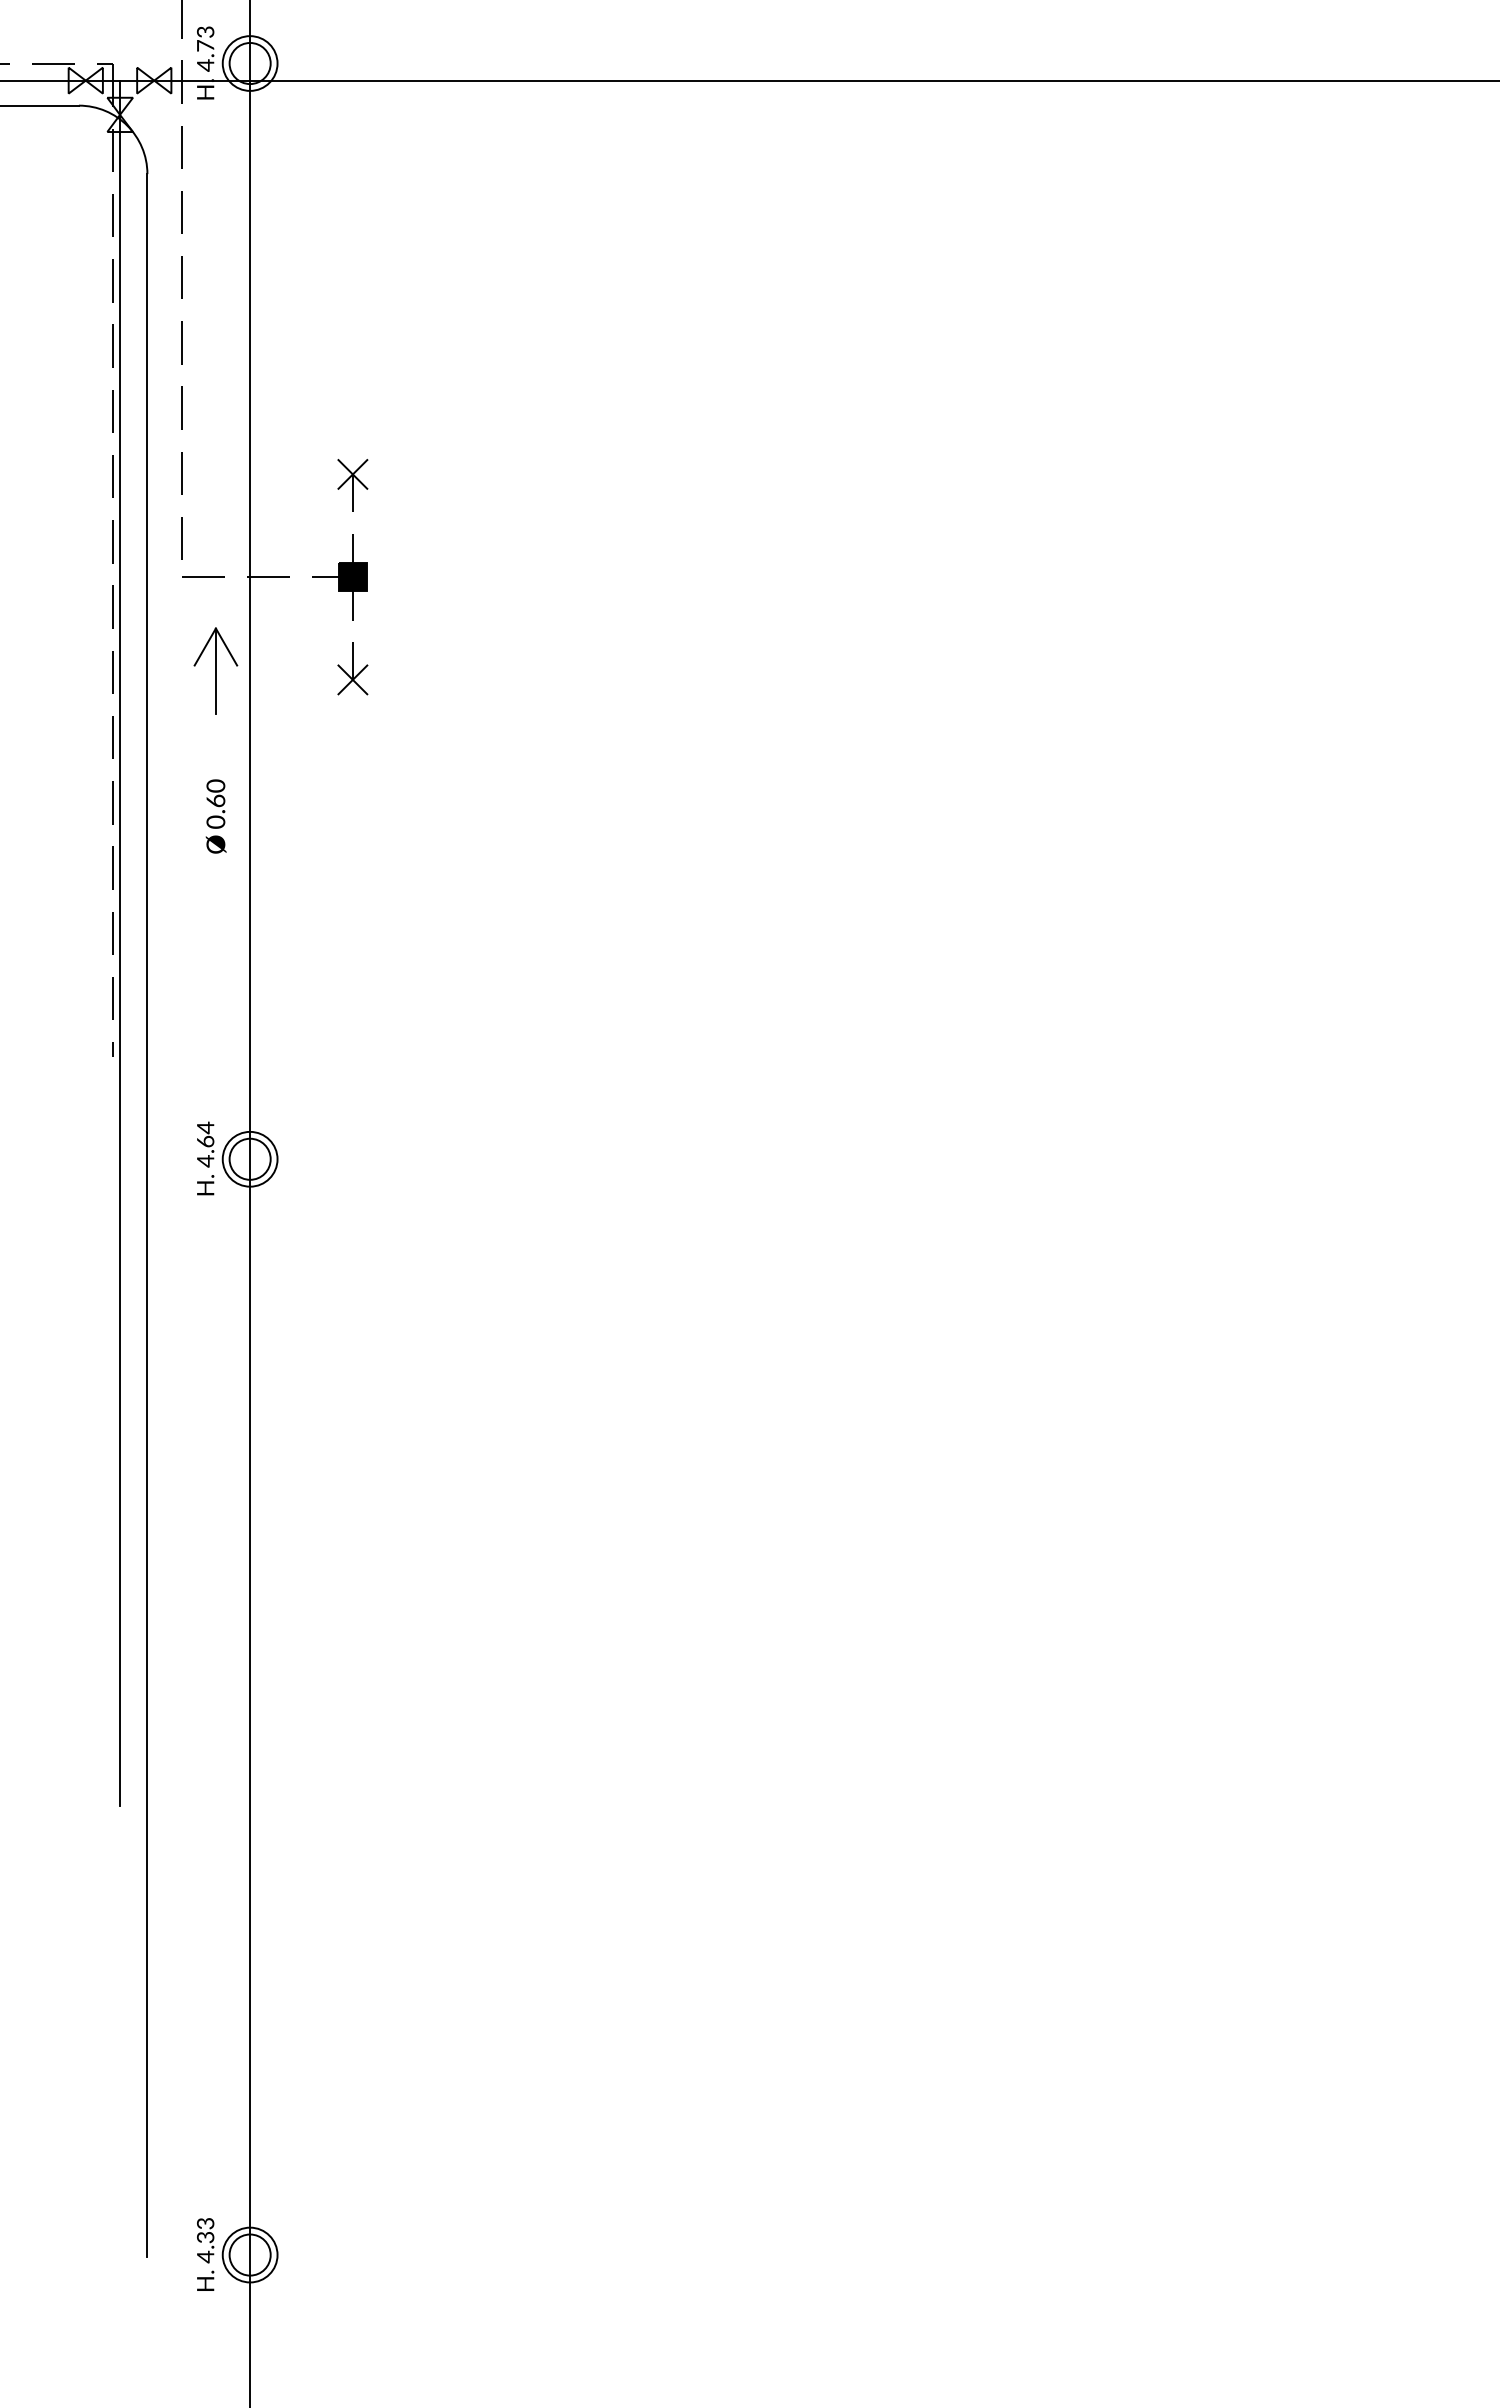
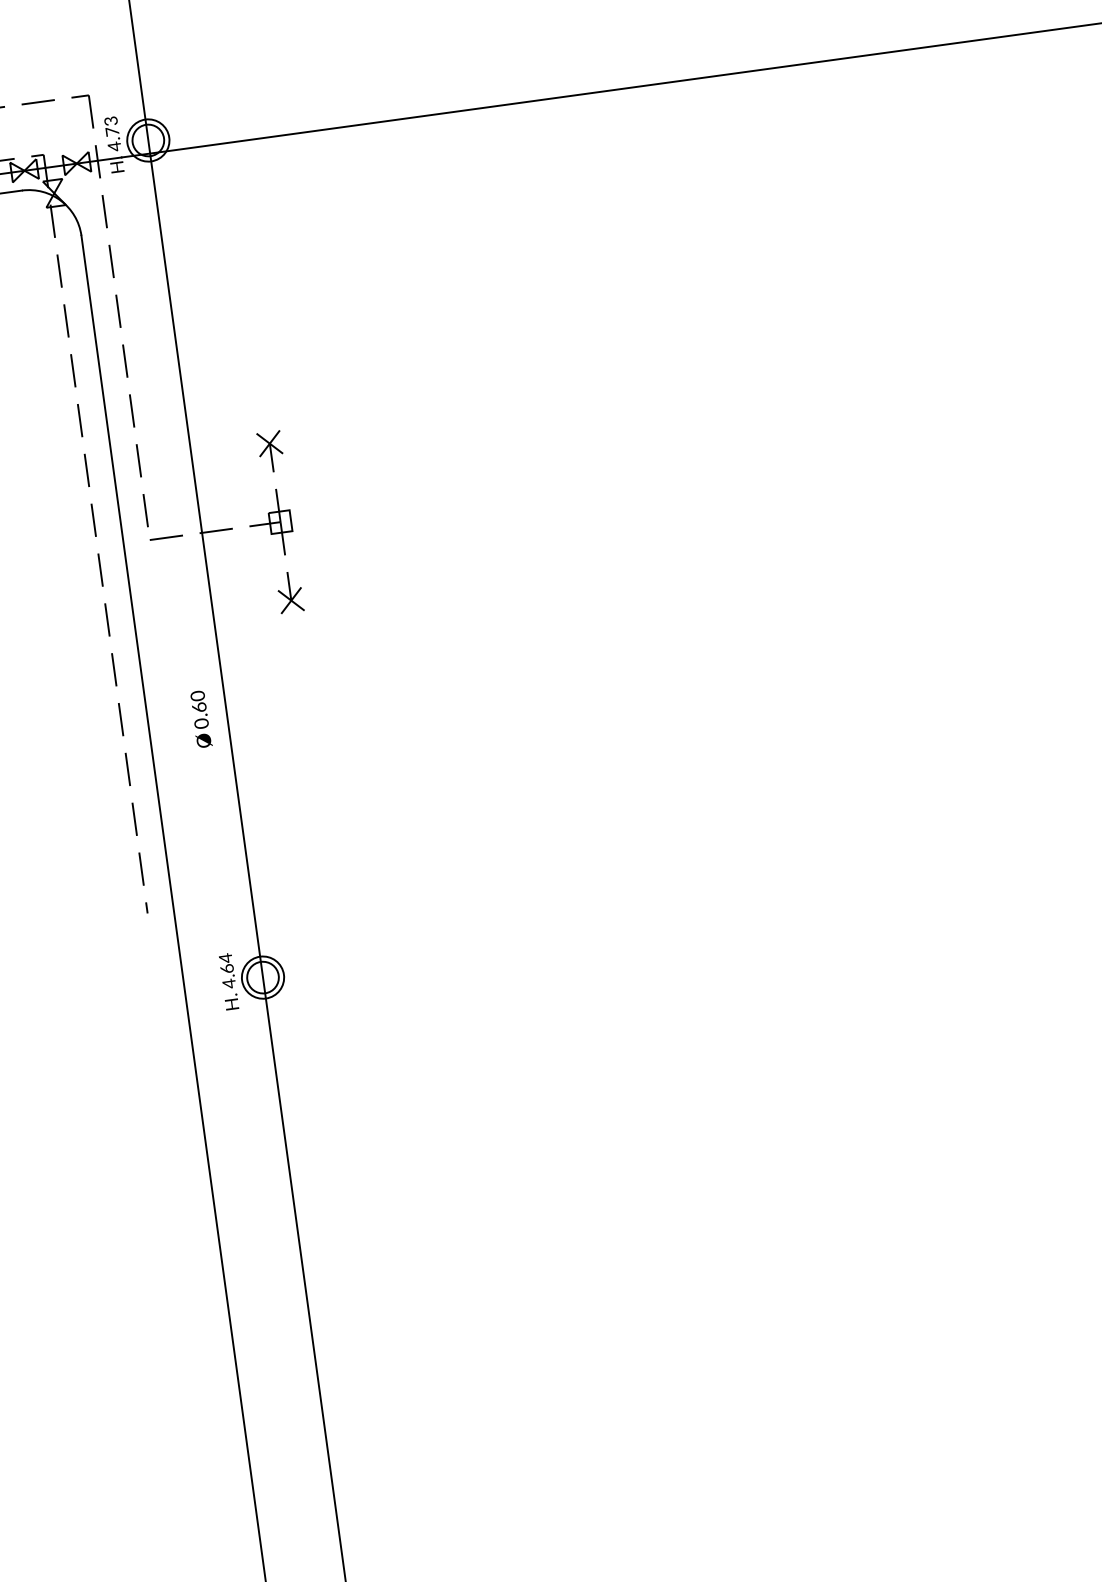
fill: (352, 576) -> (280, 521), removed
part: (215, 670) -> (185, 607), removed
line: (120, 943) -> (141, 826), removed

